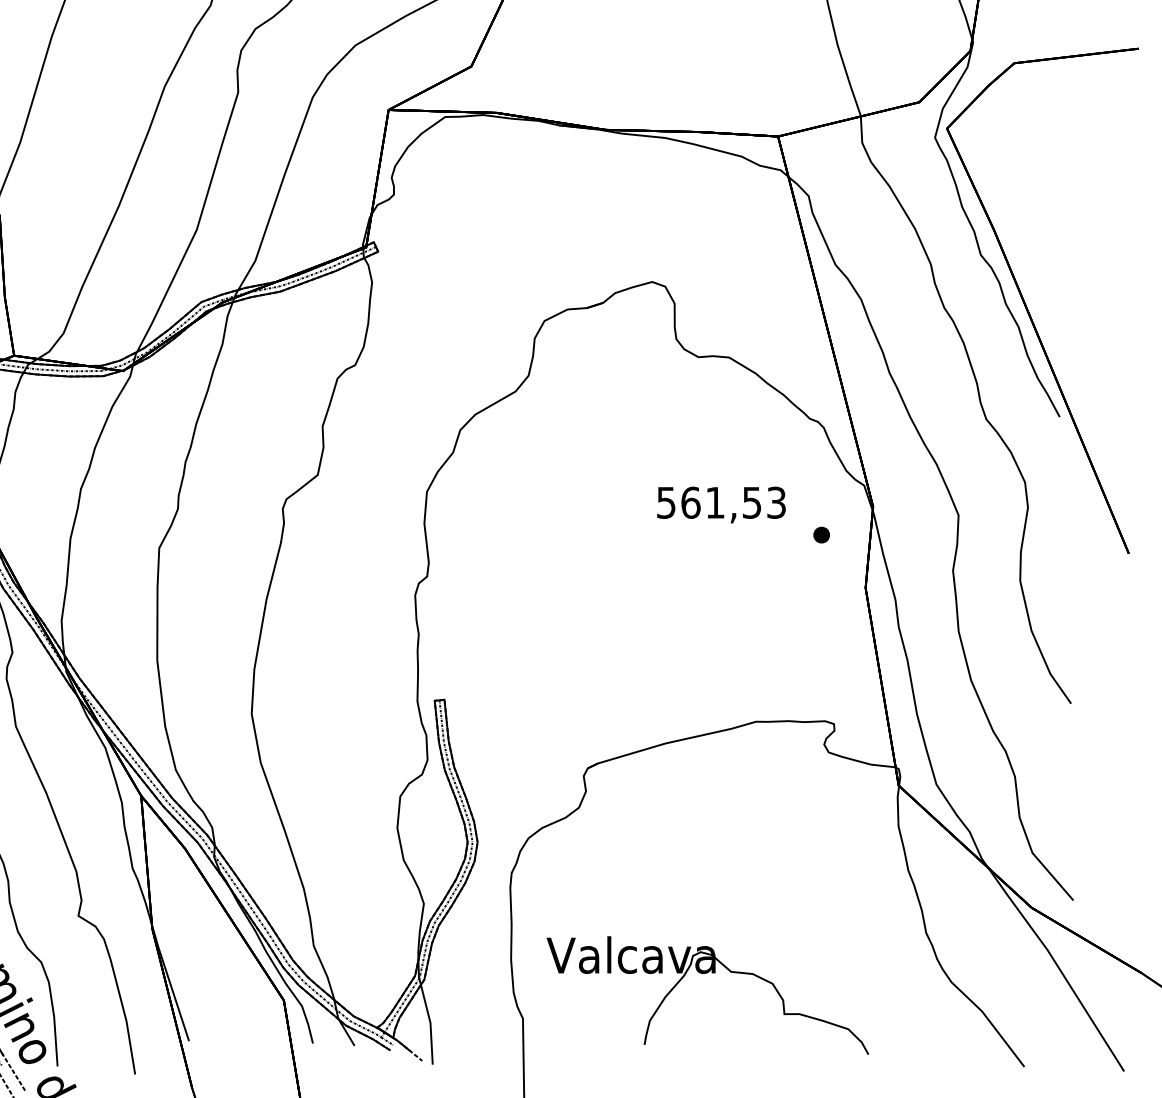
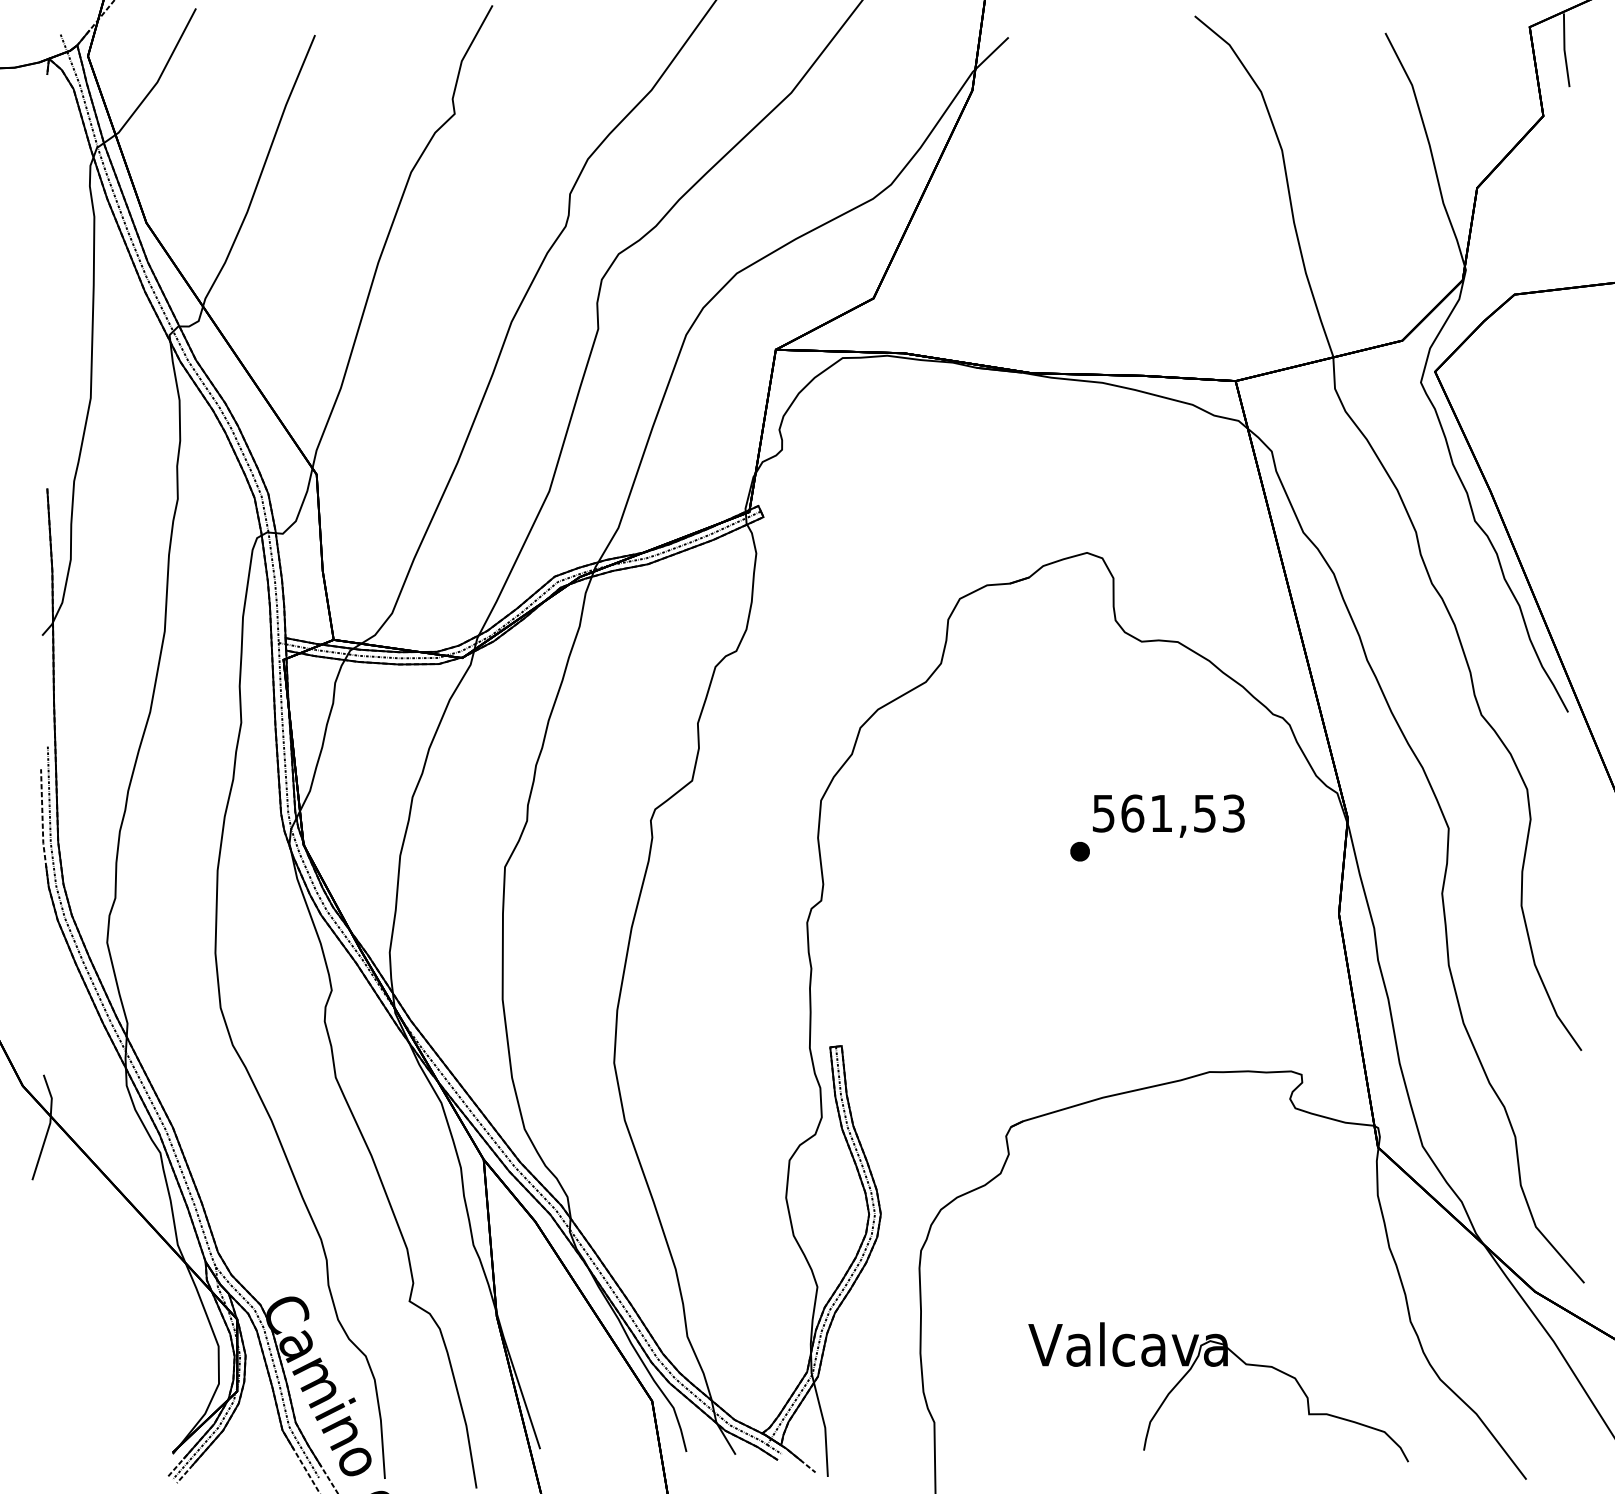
part: (821, 534) -> (1079, 851), moved
part: (706, 973) -> (1217, 1366), moved

